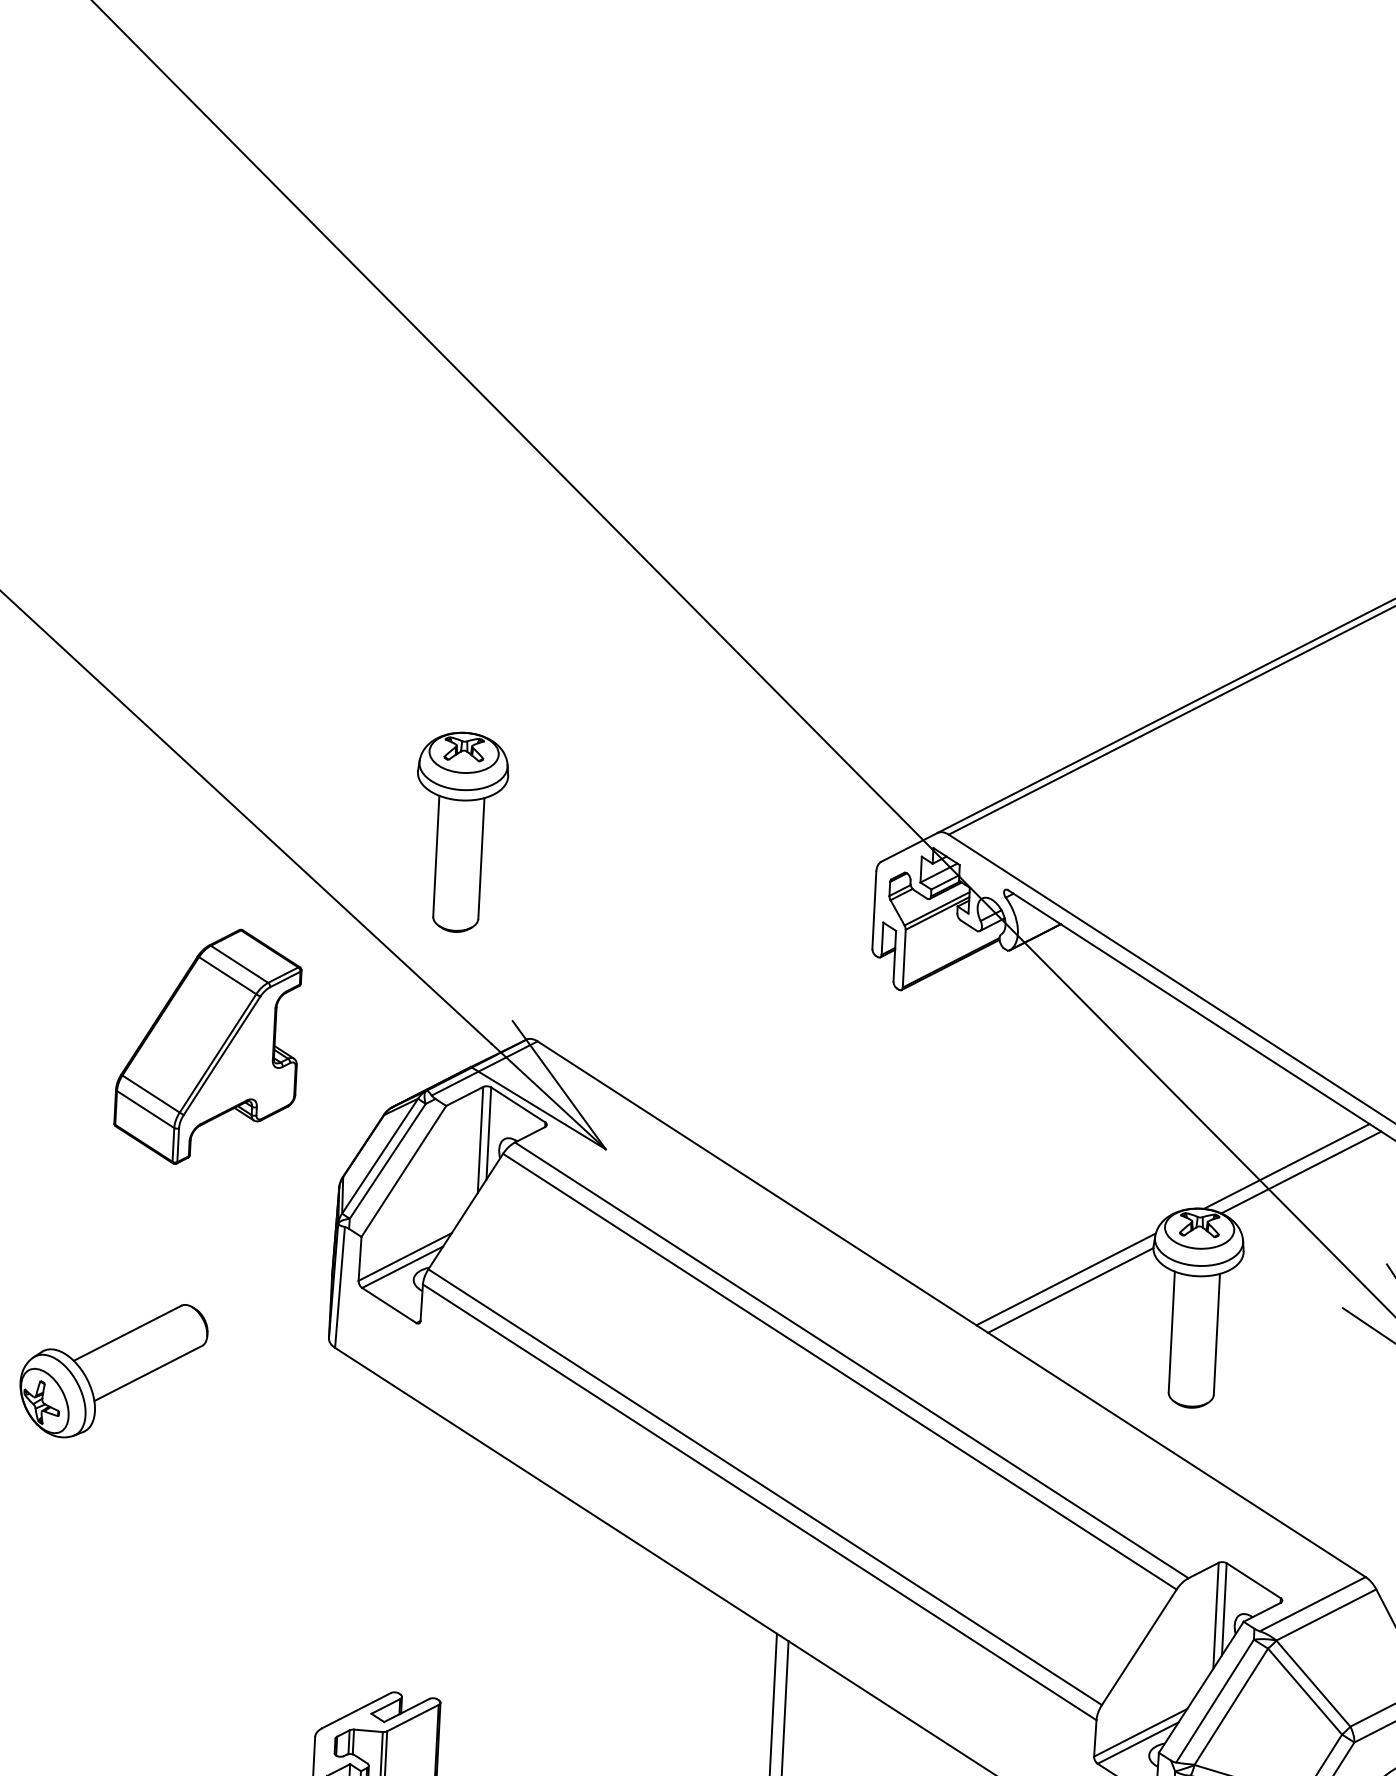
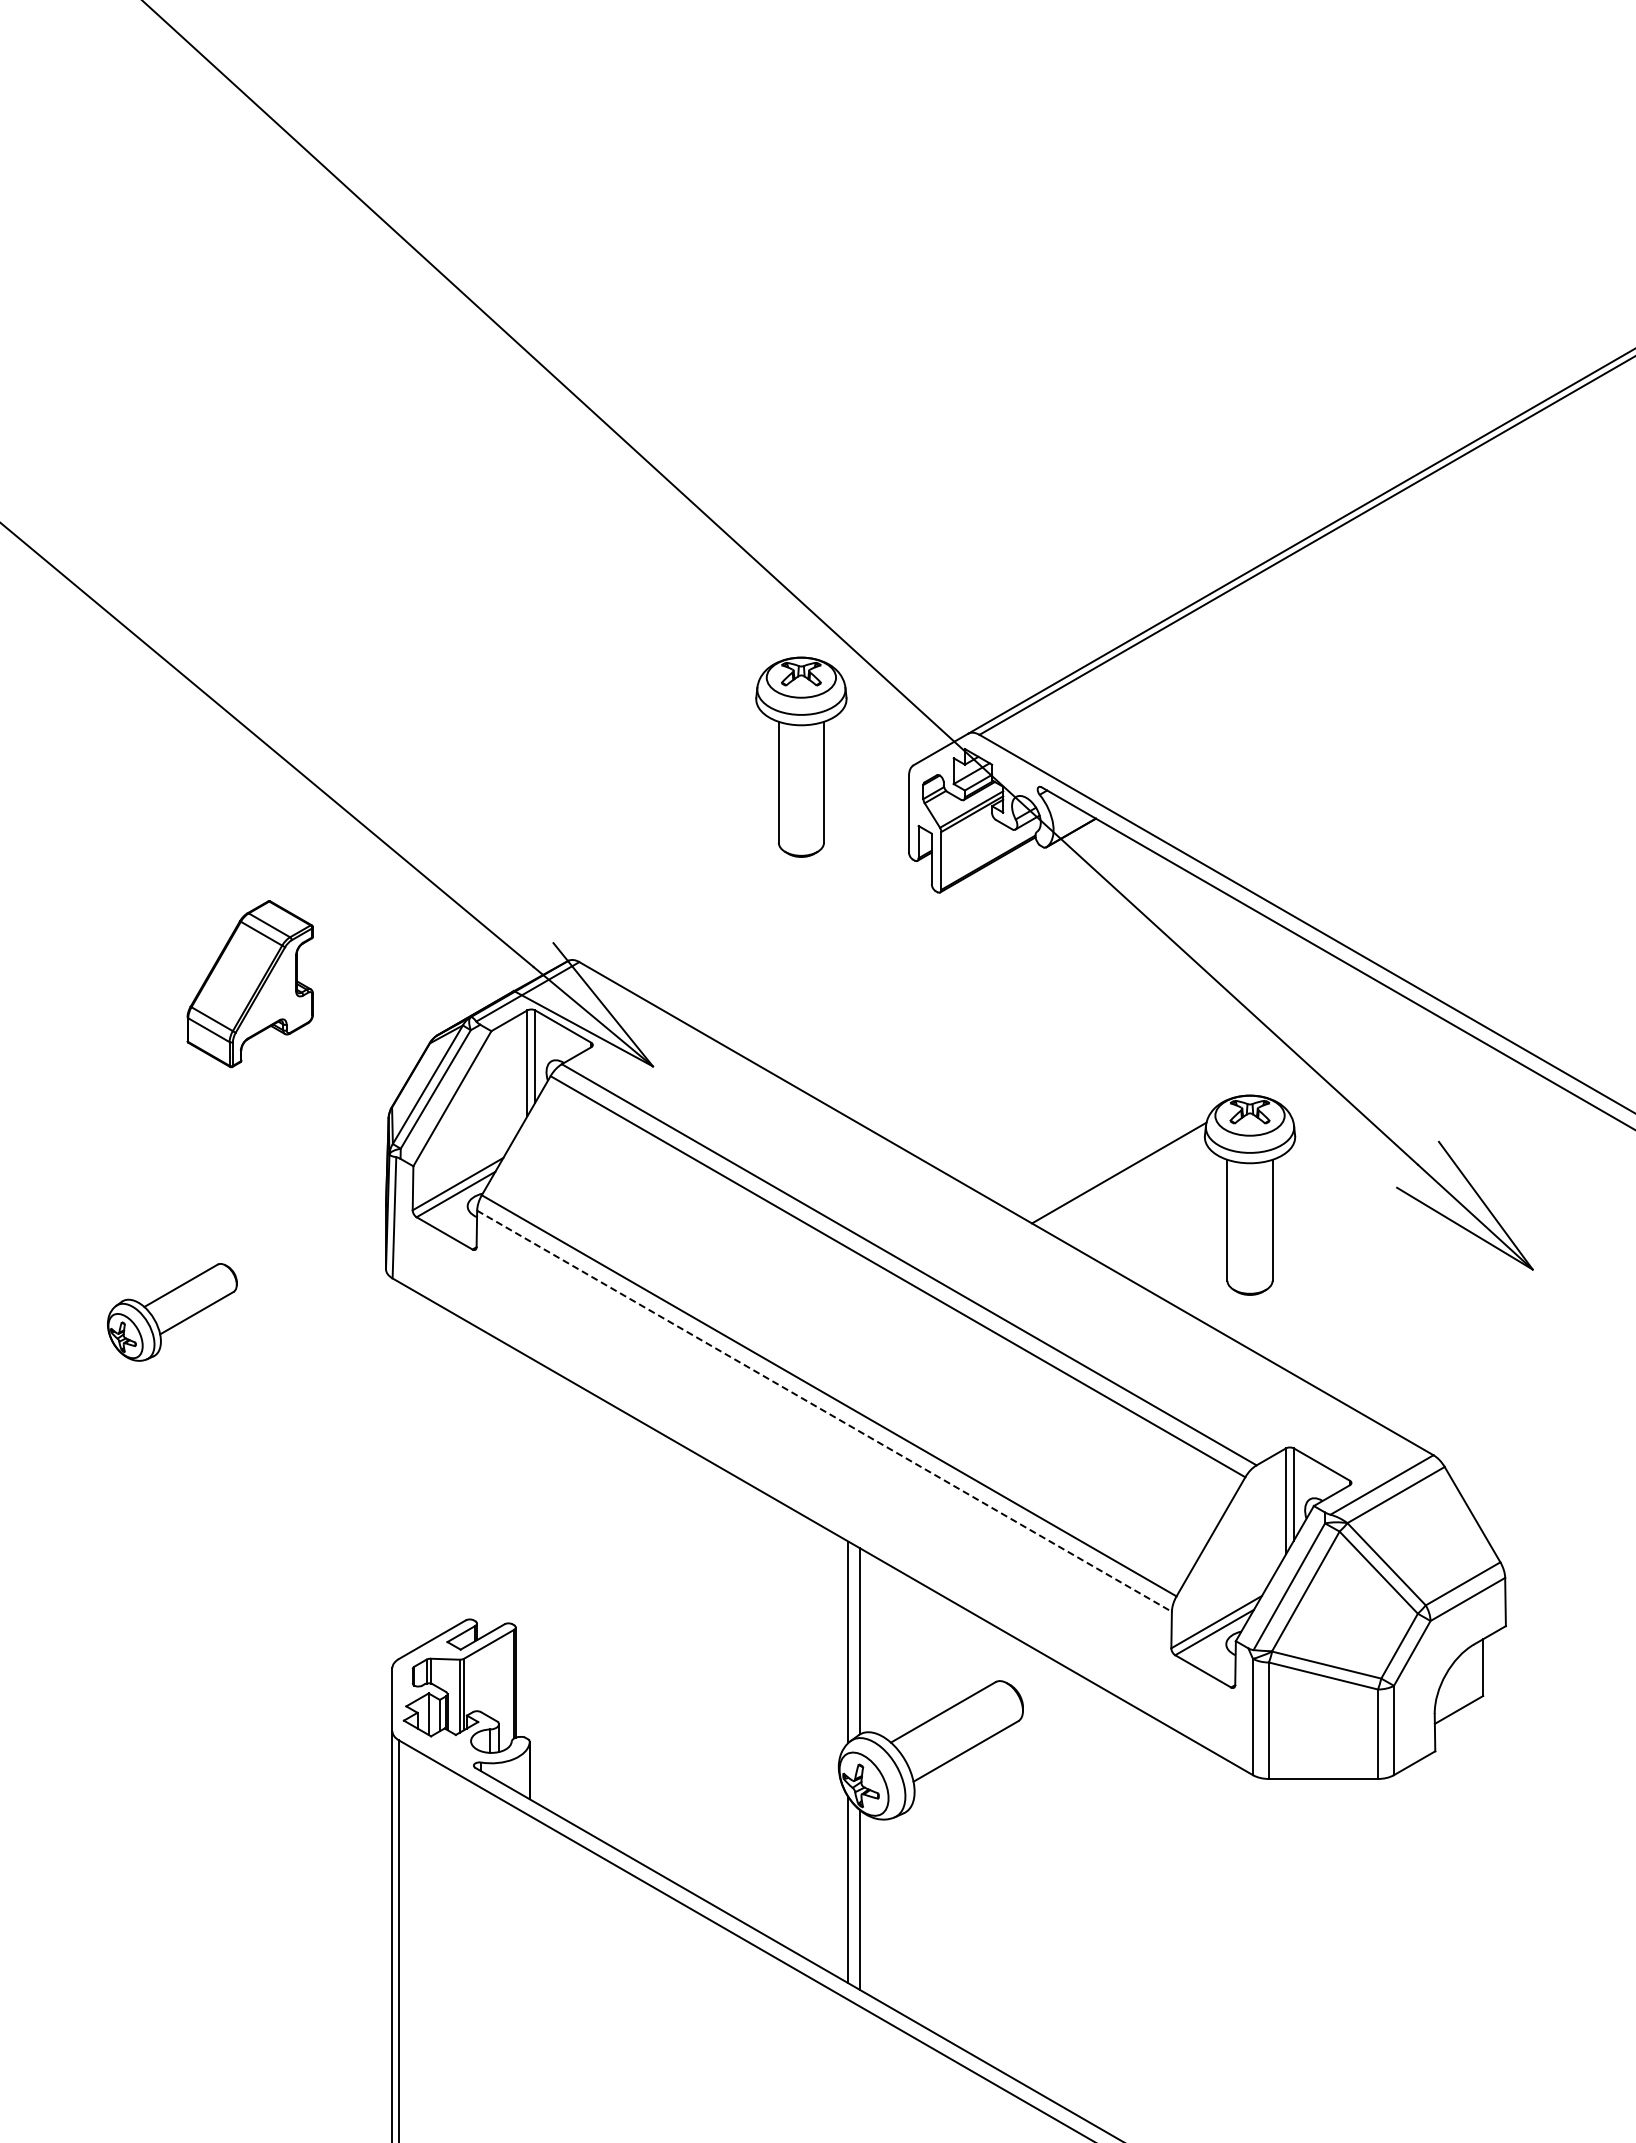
part: (460, 831) -> (801, 756), moved
part: (207, 1046) -> (249, 983), size x0.7
line: (1286, 1165) -> (1333, 1048), removed
line: (1301, 1172) -> (1348, 1054), removed
line: (1070, 1290) -> (1124, 1183), removed
part: (113, 1370) -> (172, 1312), size x0.7
line: (759, 1502) -> (824, 1411), solid -> dashed

